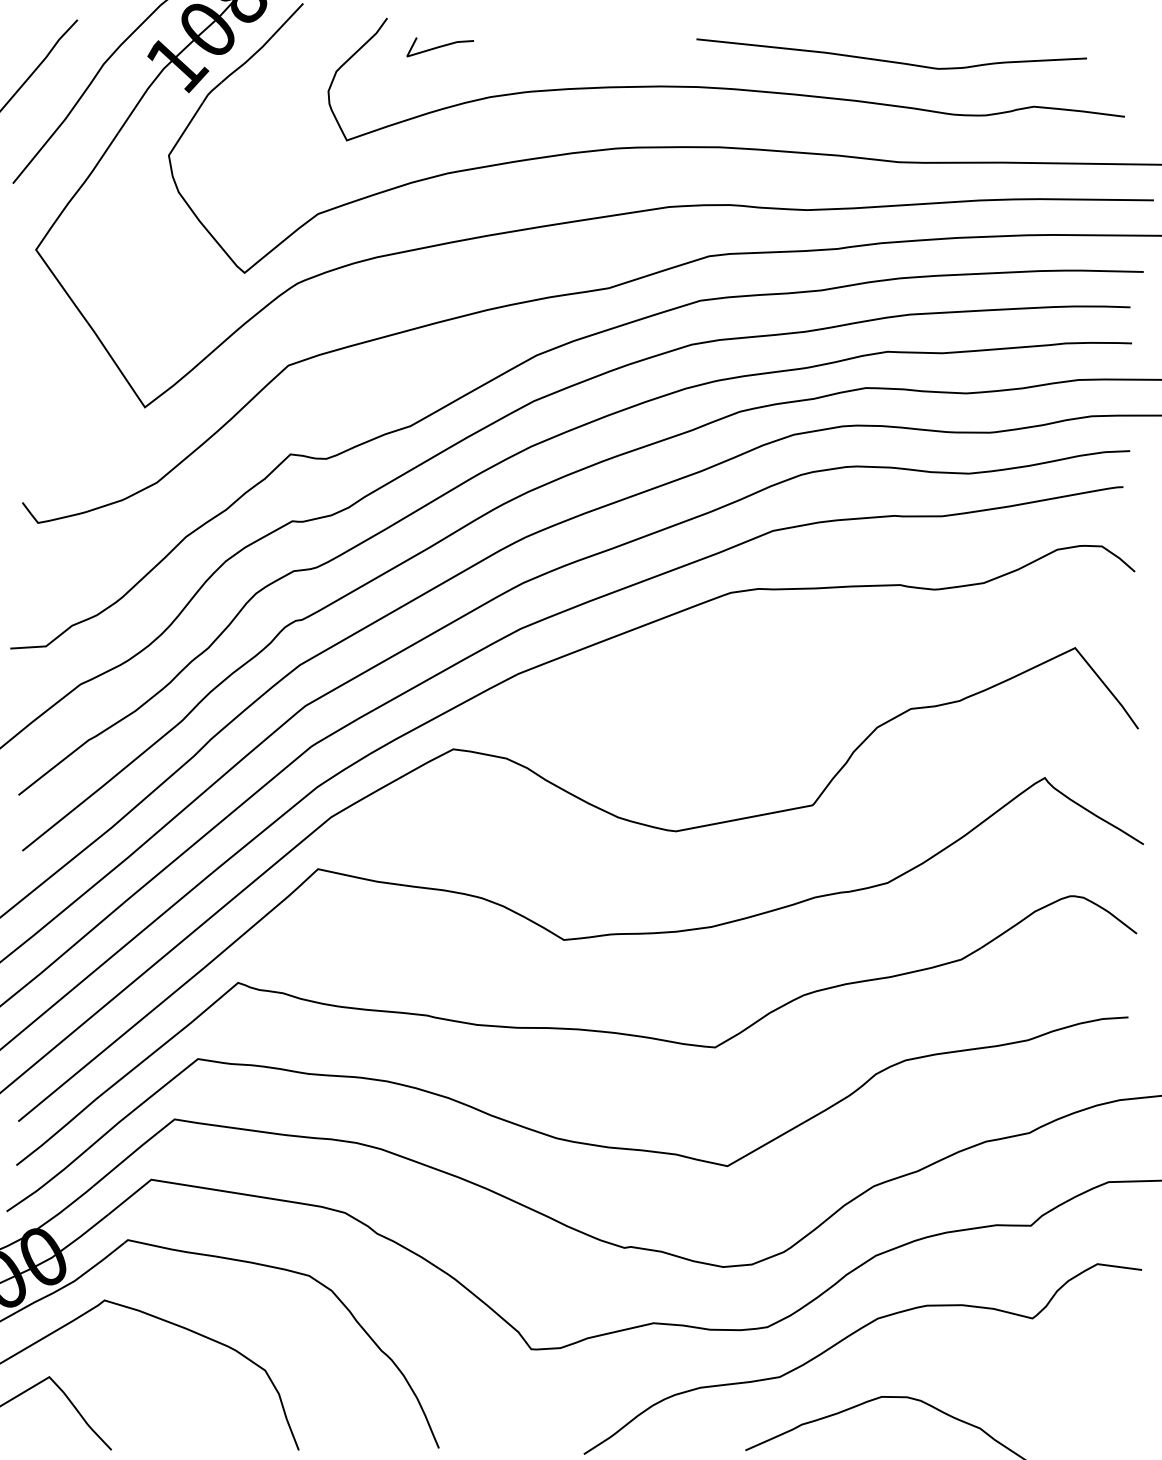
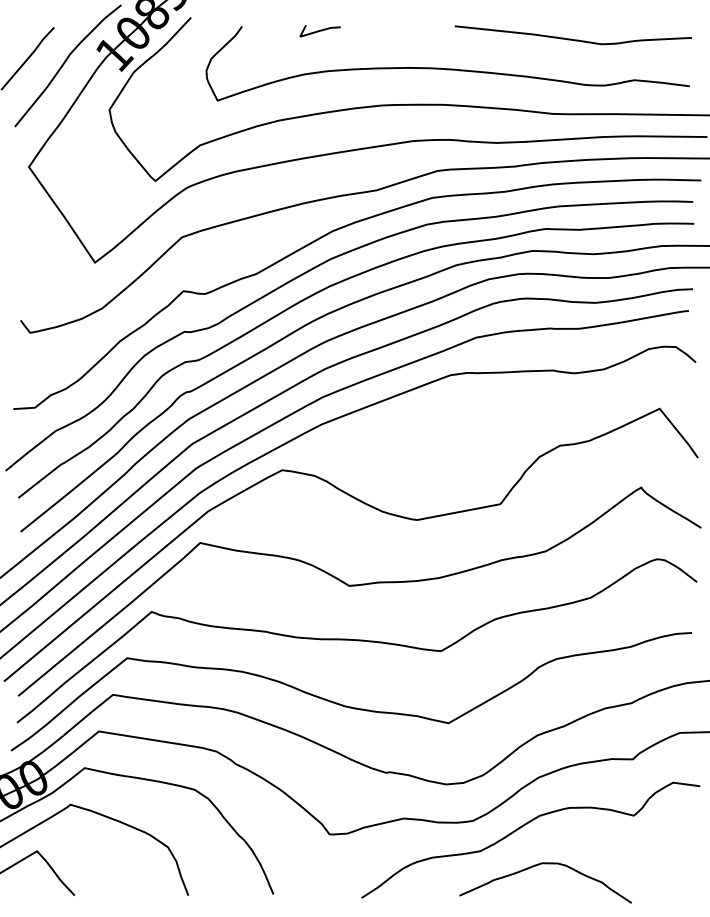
line: (438, 47) -> (319, 31), moved
curve: (888, 59) -> (571, 38), moved

